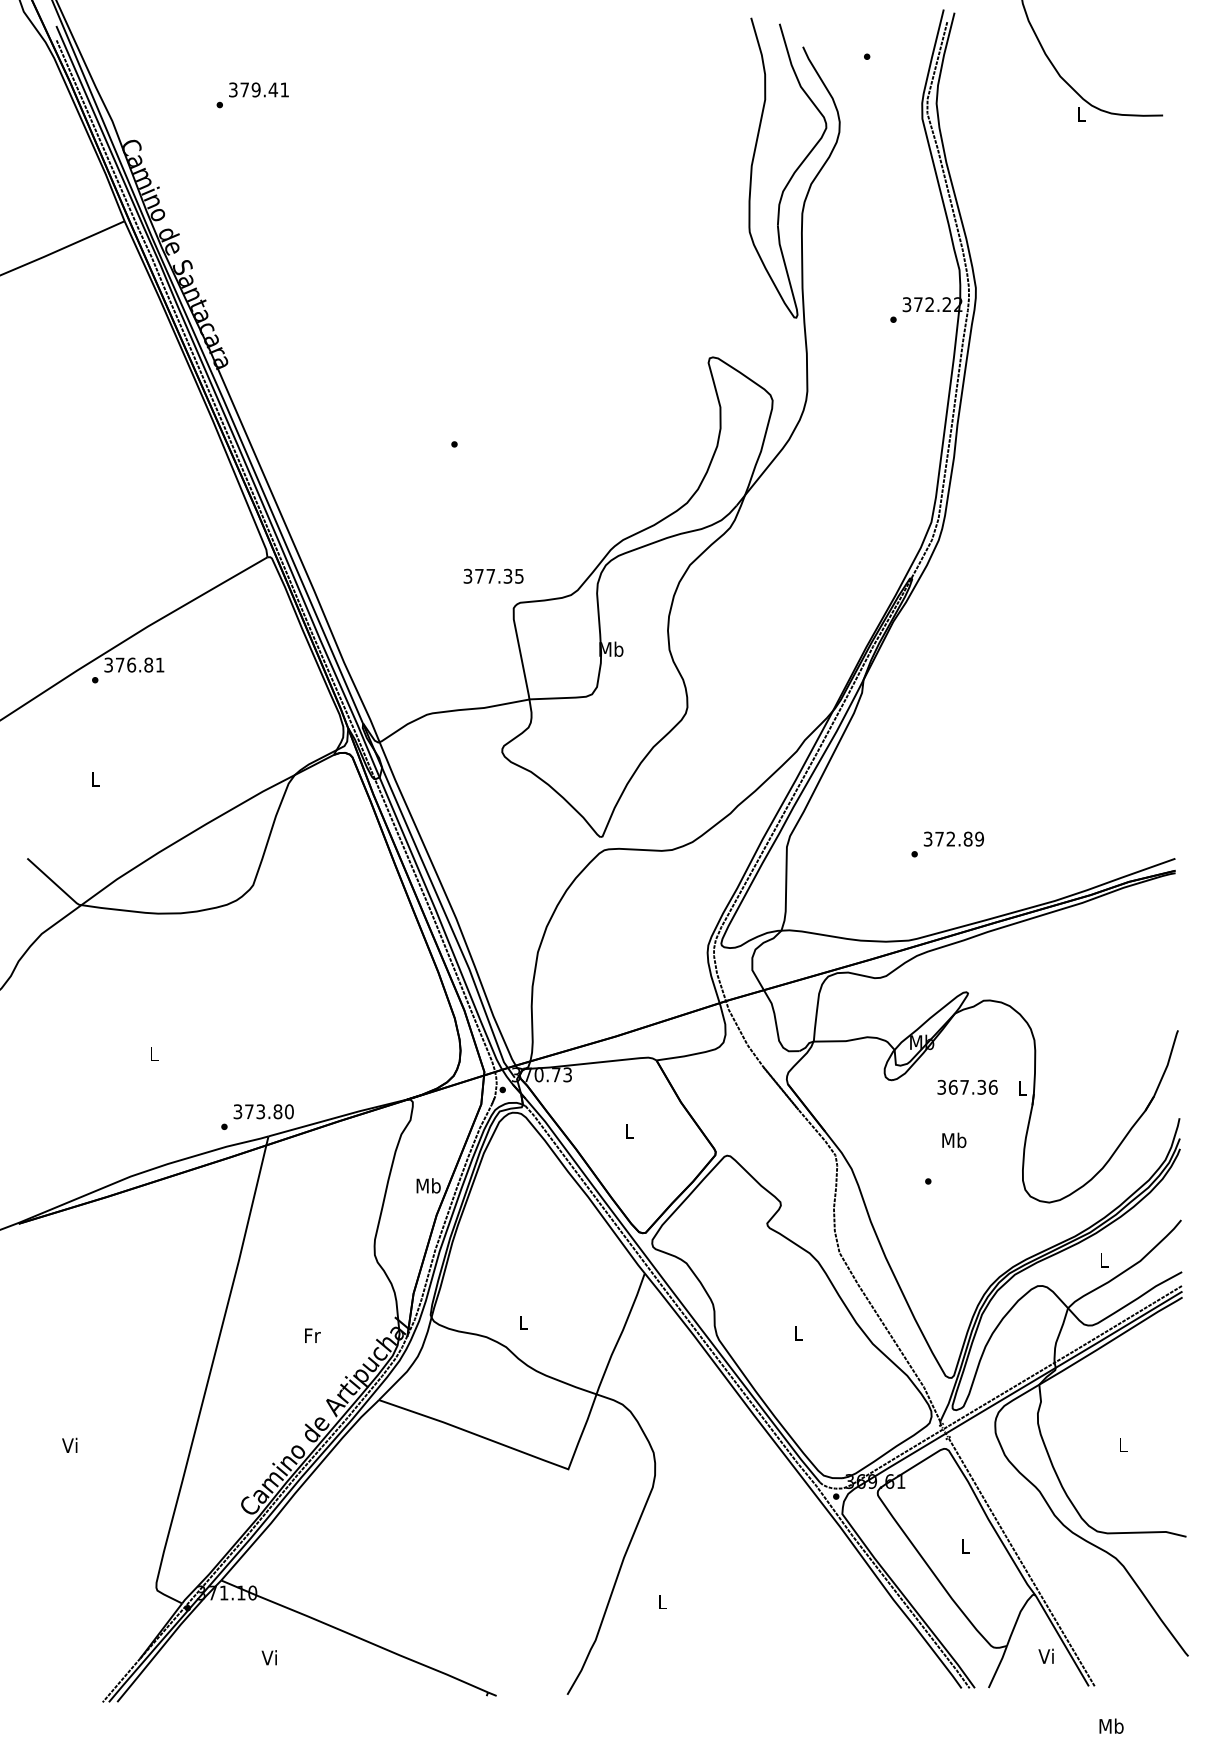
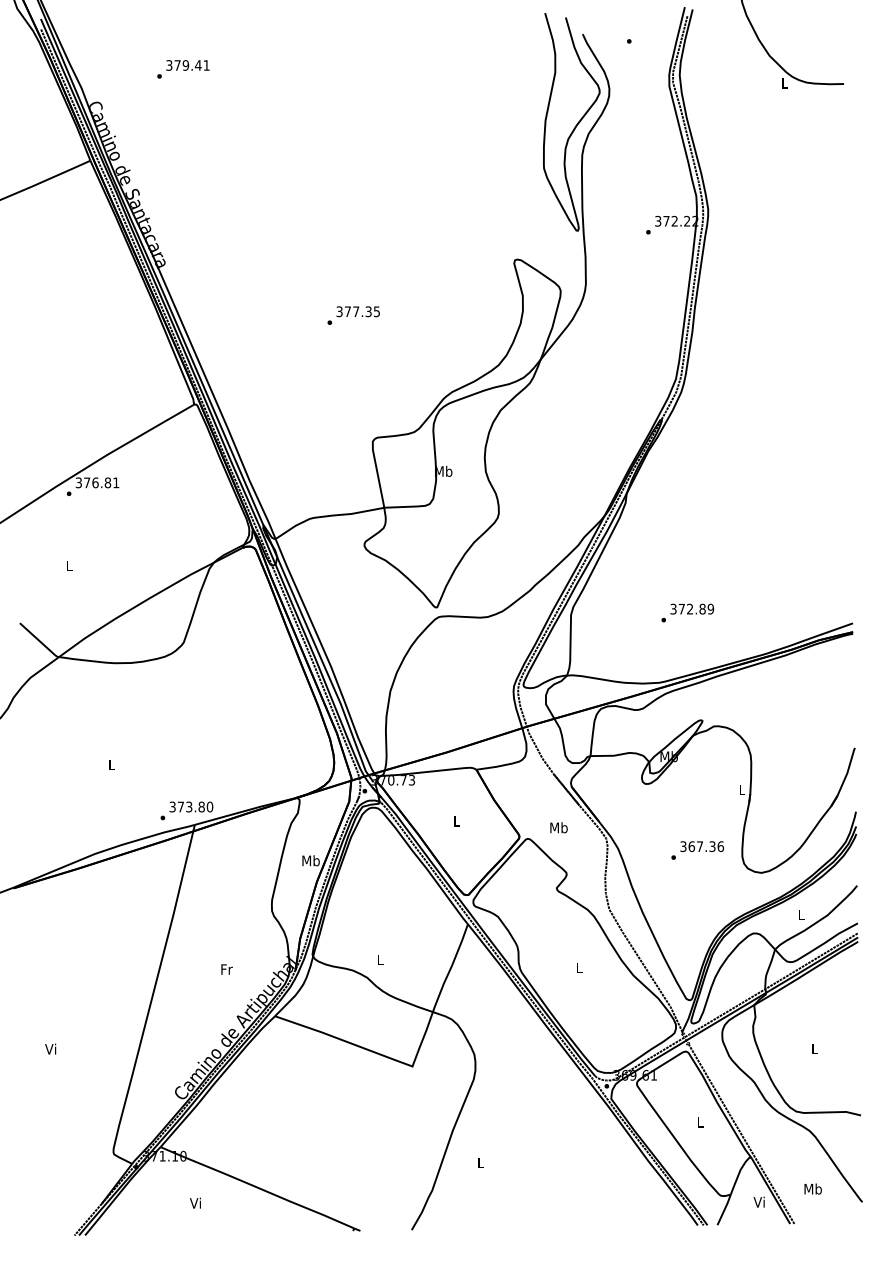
text: (493, 575) -> (358, 311), moved
text: (967, 1086) -> (702, 846), moved
text: (954, 1139) -> (559, 827), moved
text: (1111, 1725) -> (813, 1188), moved

